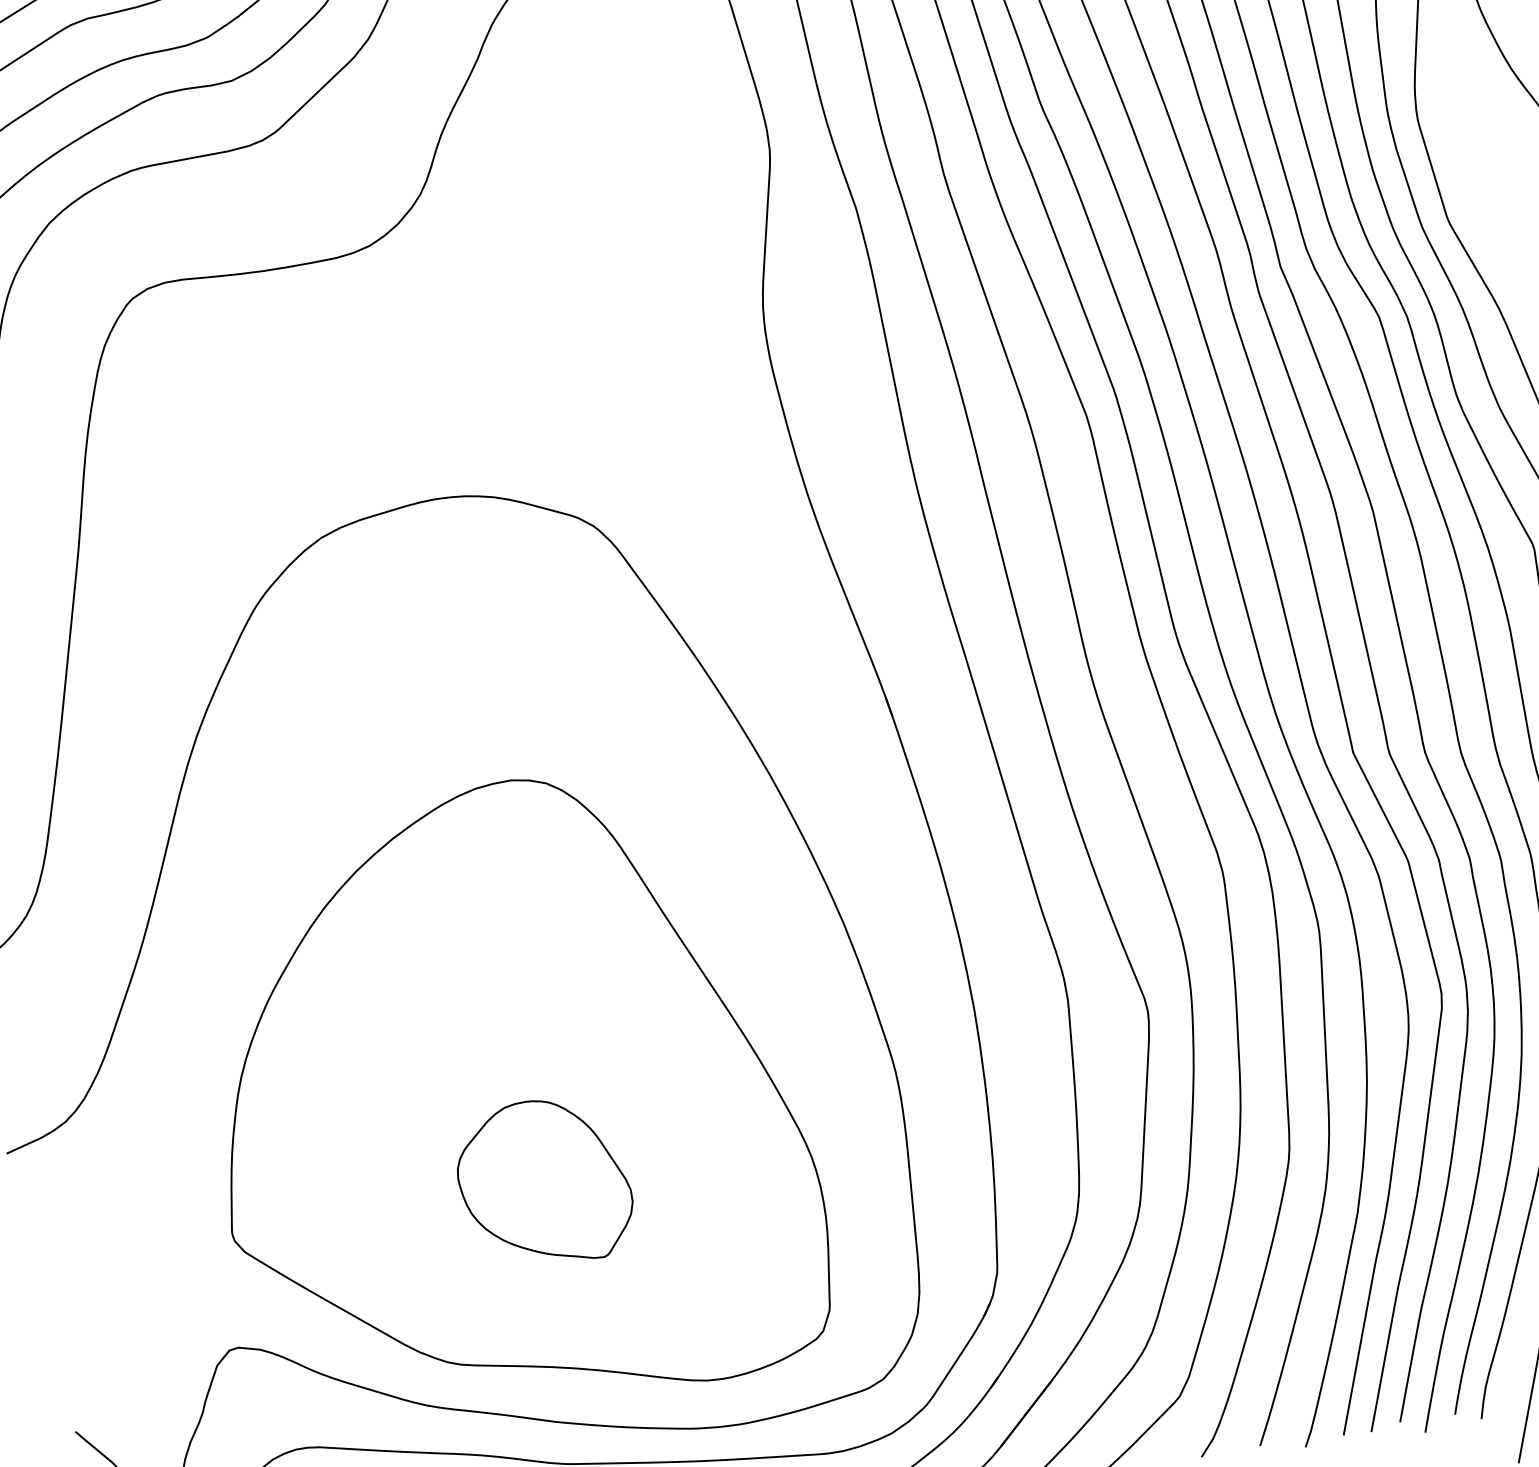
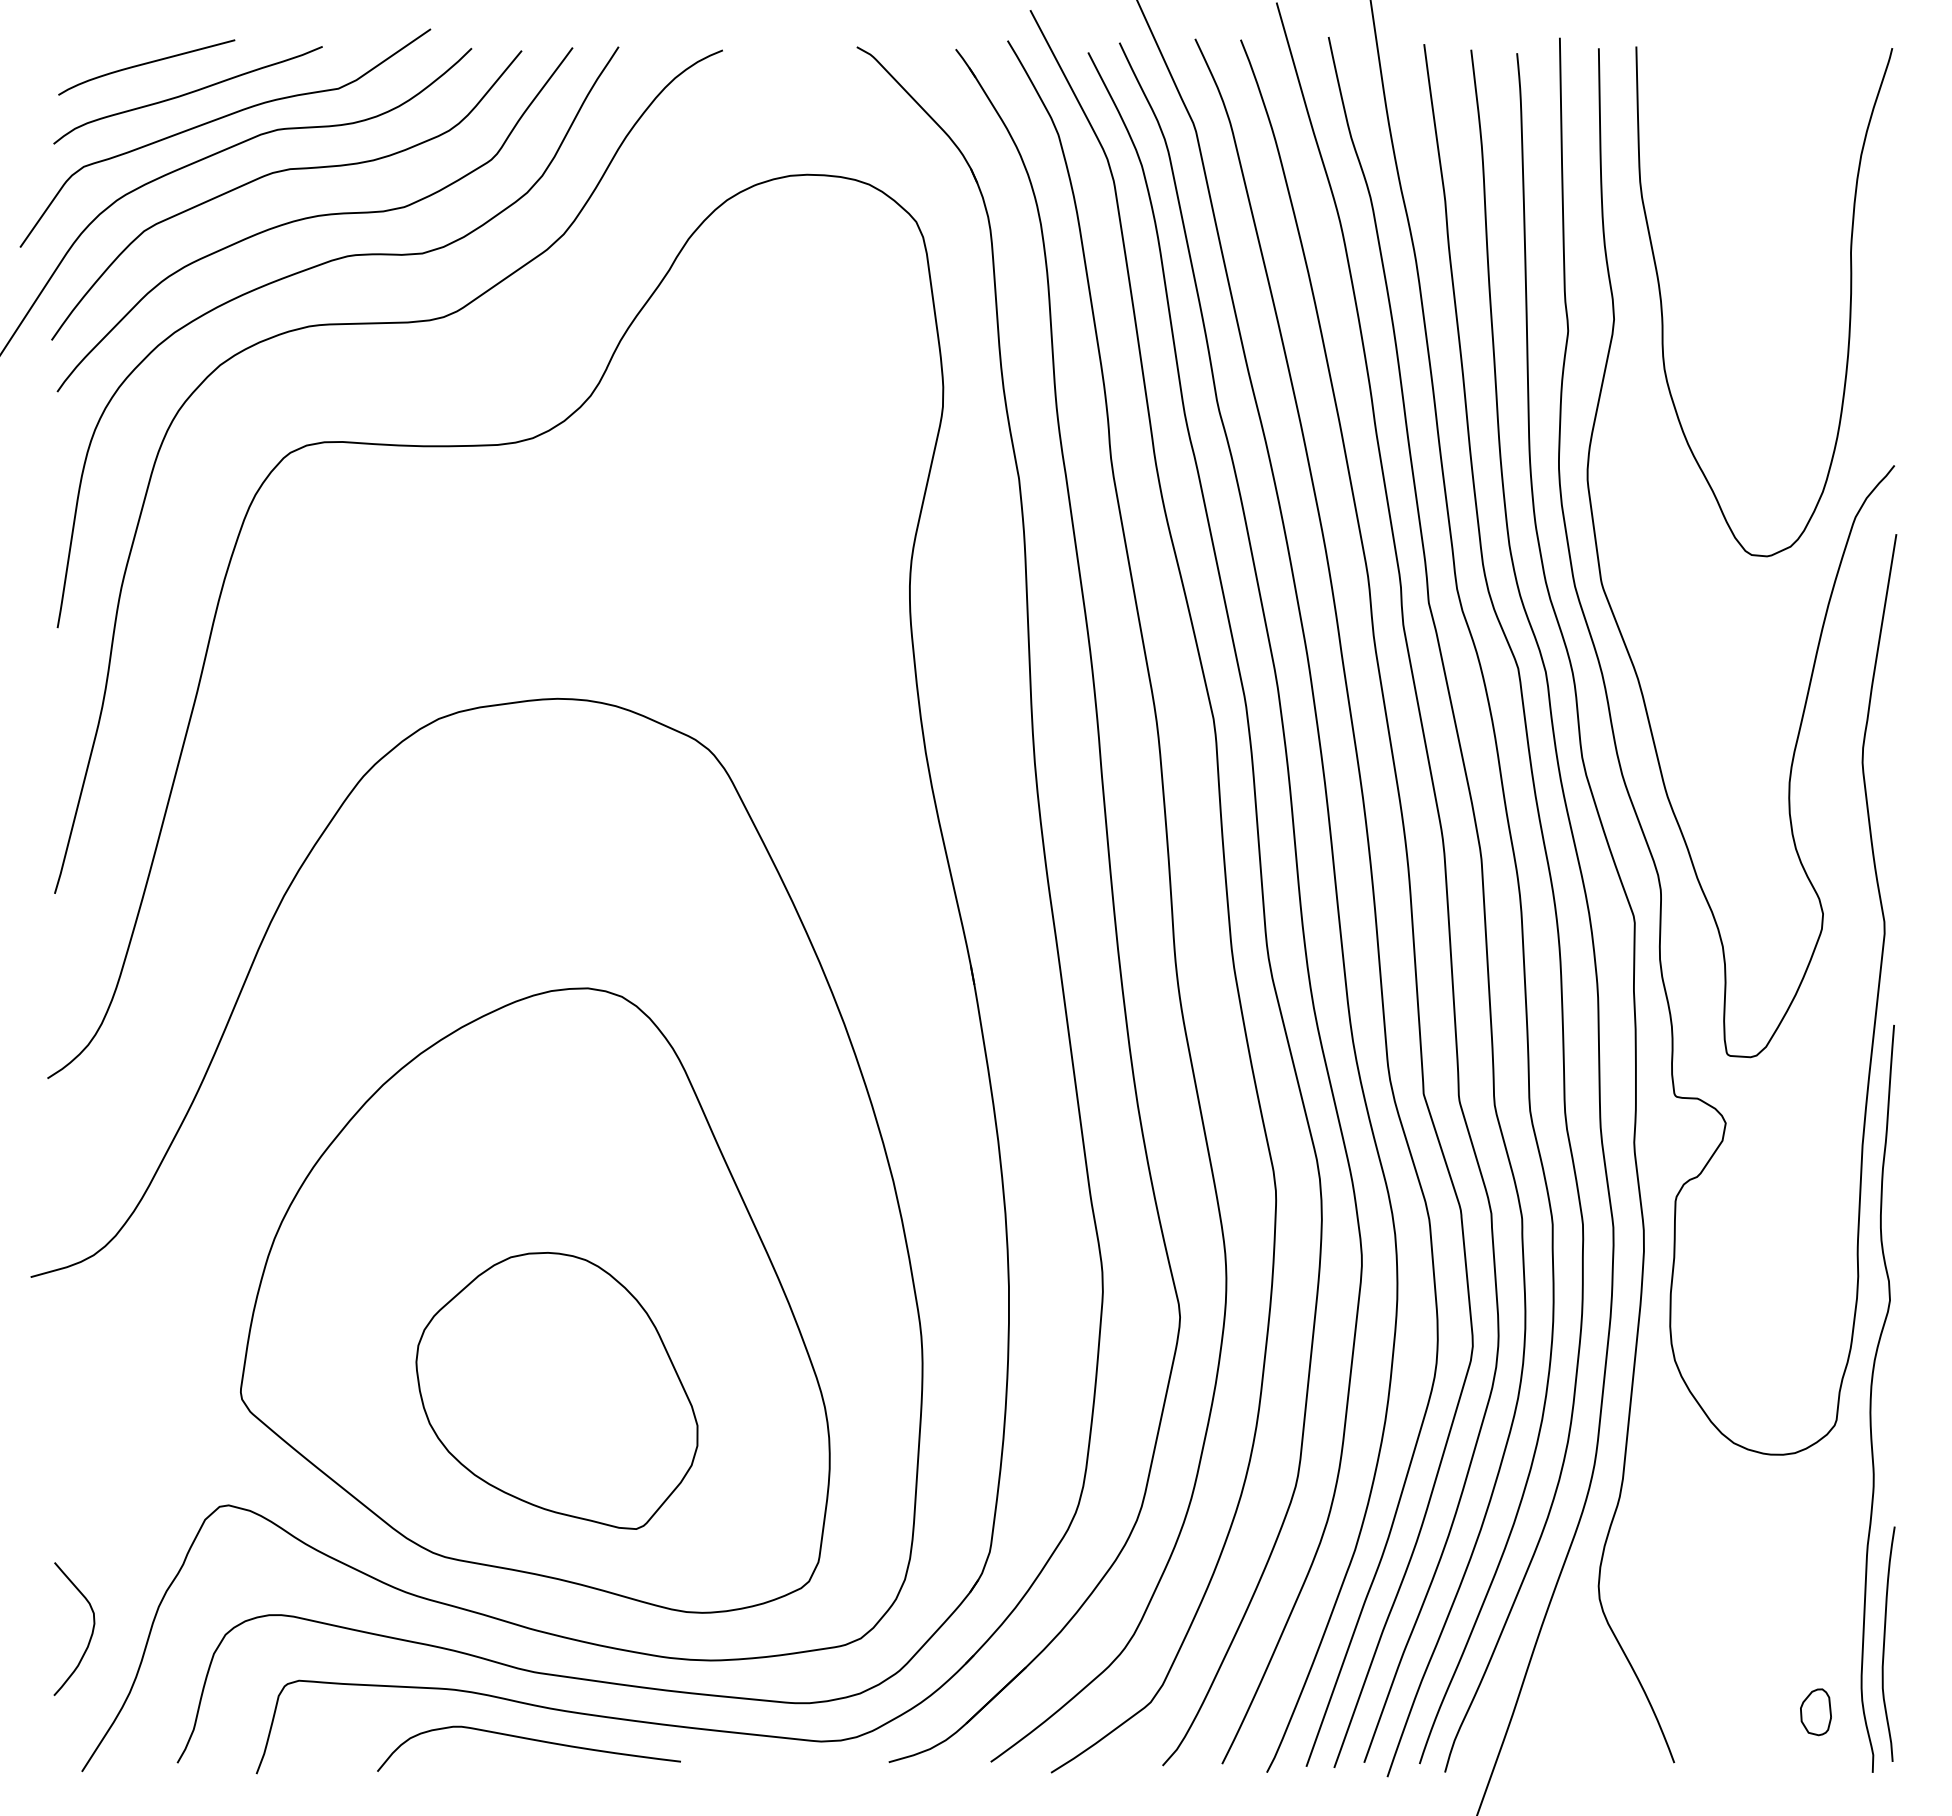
part: (543, 1182) -> (556, 1390), size x1.67

